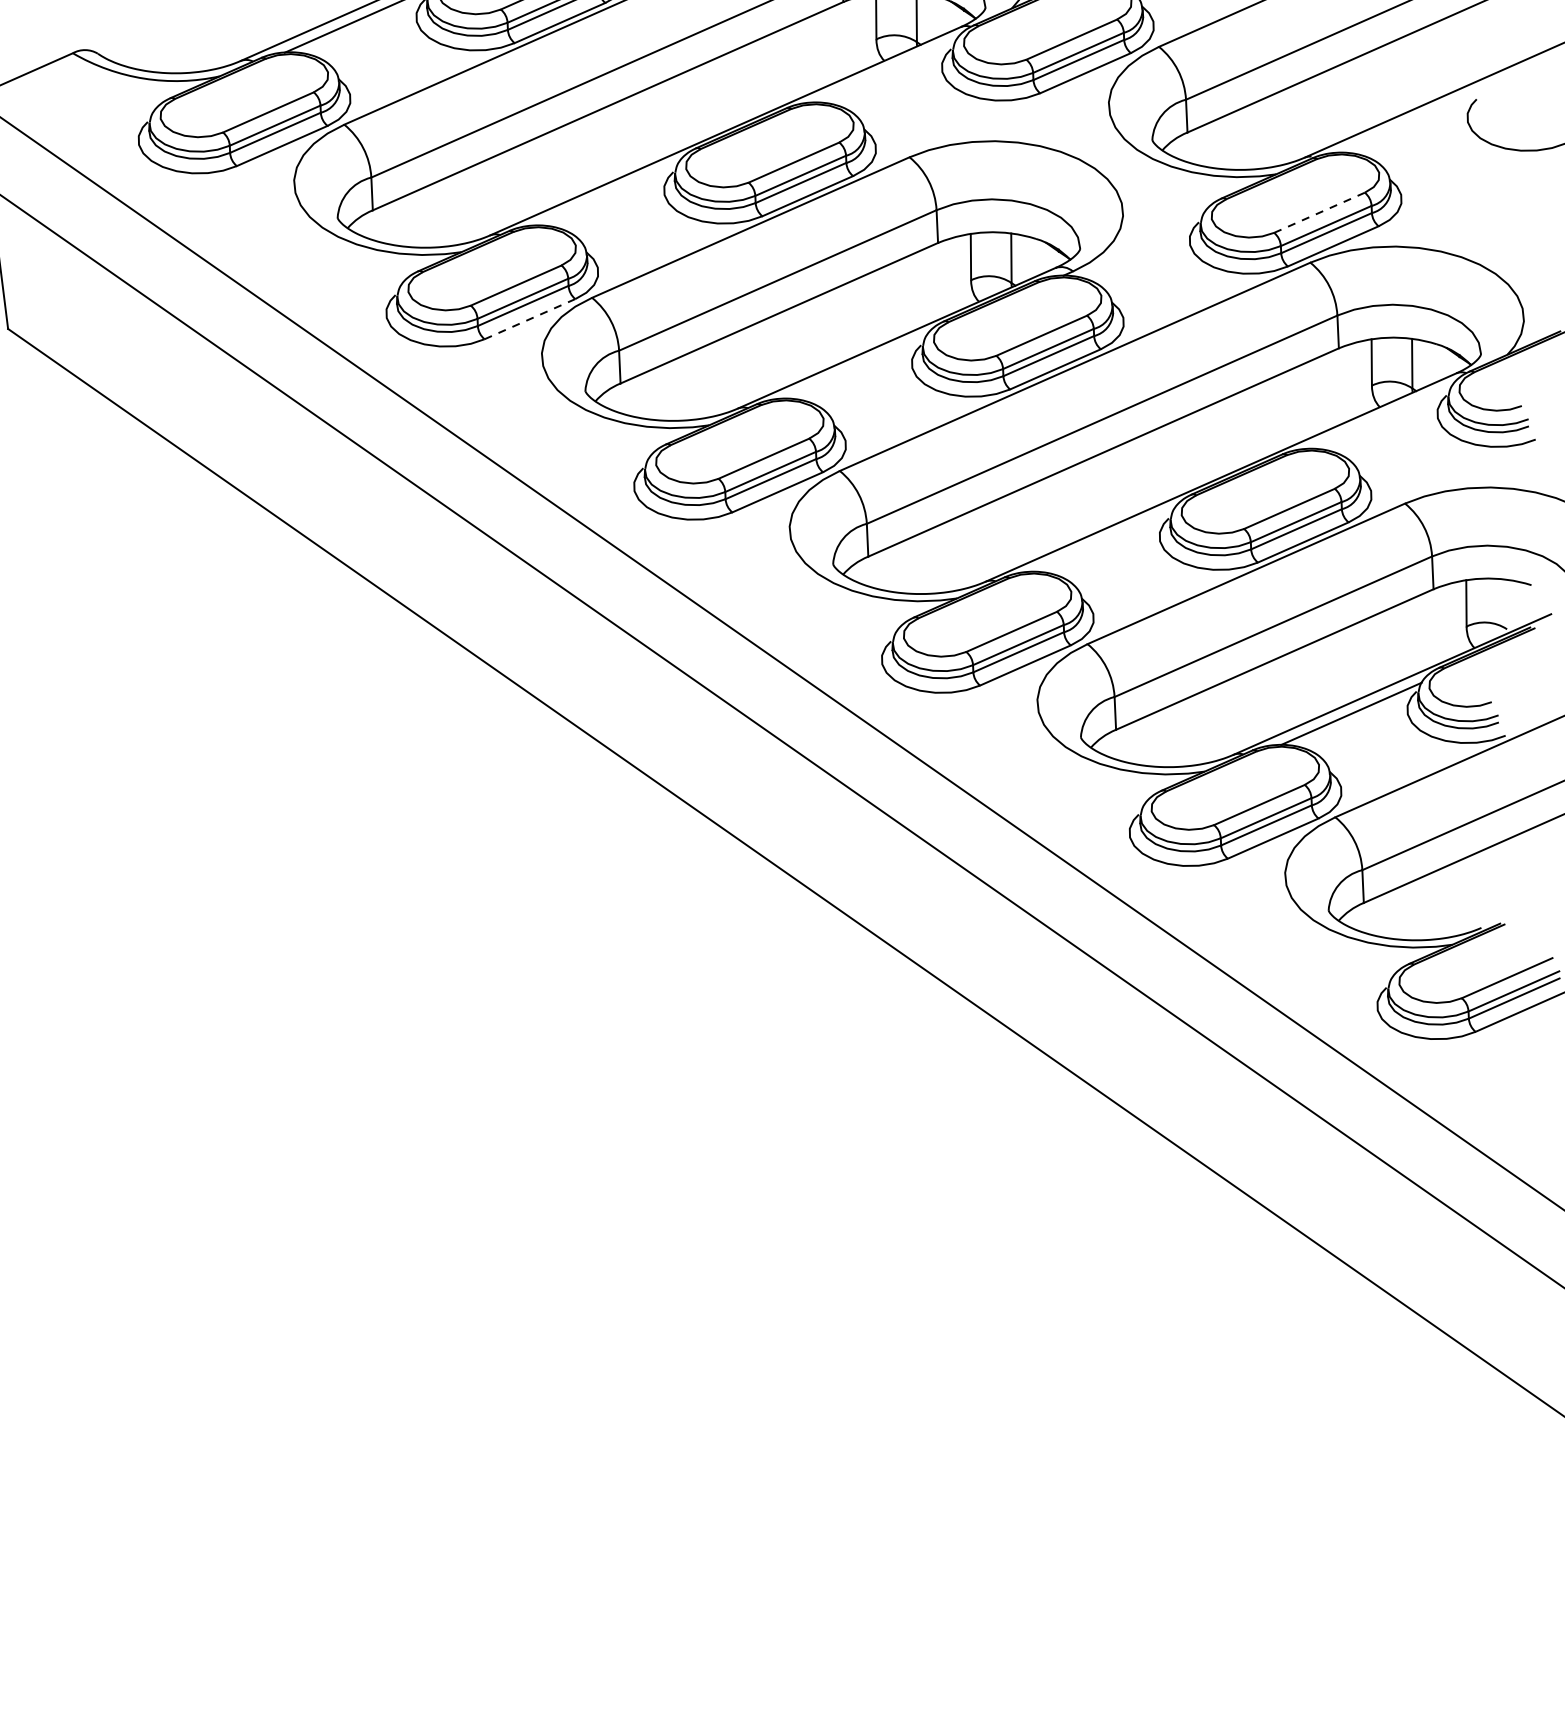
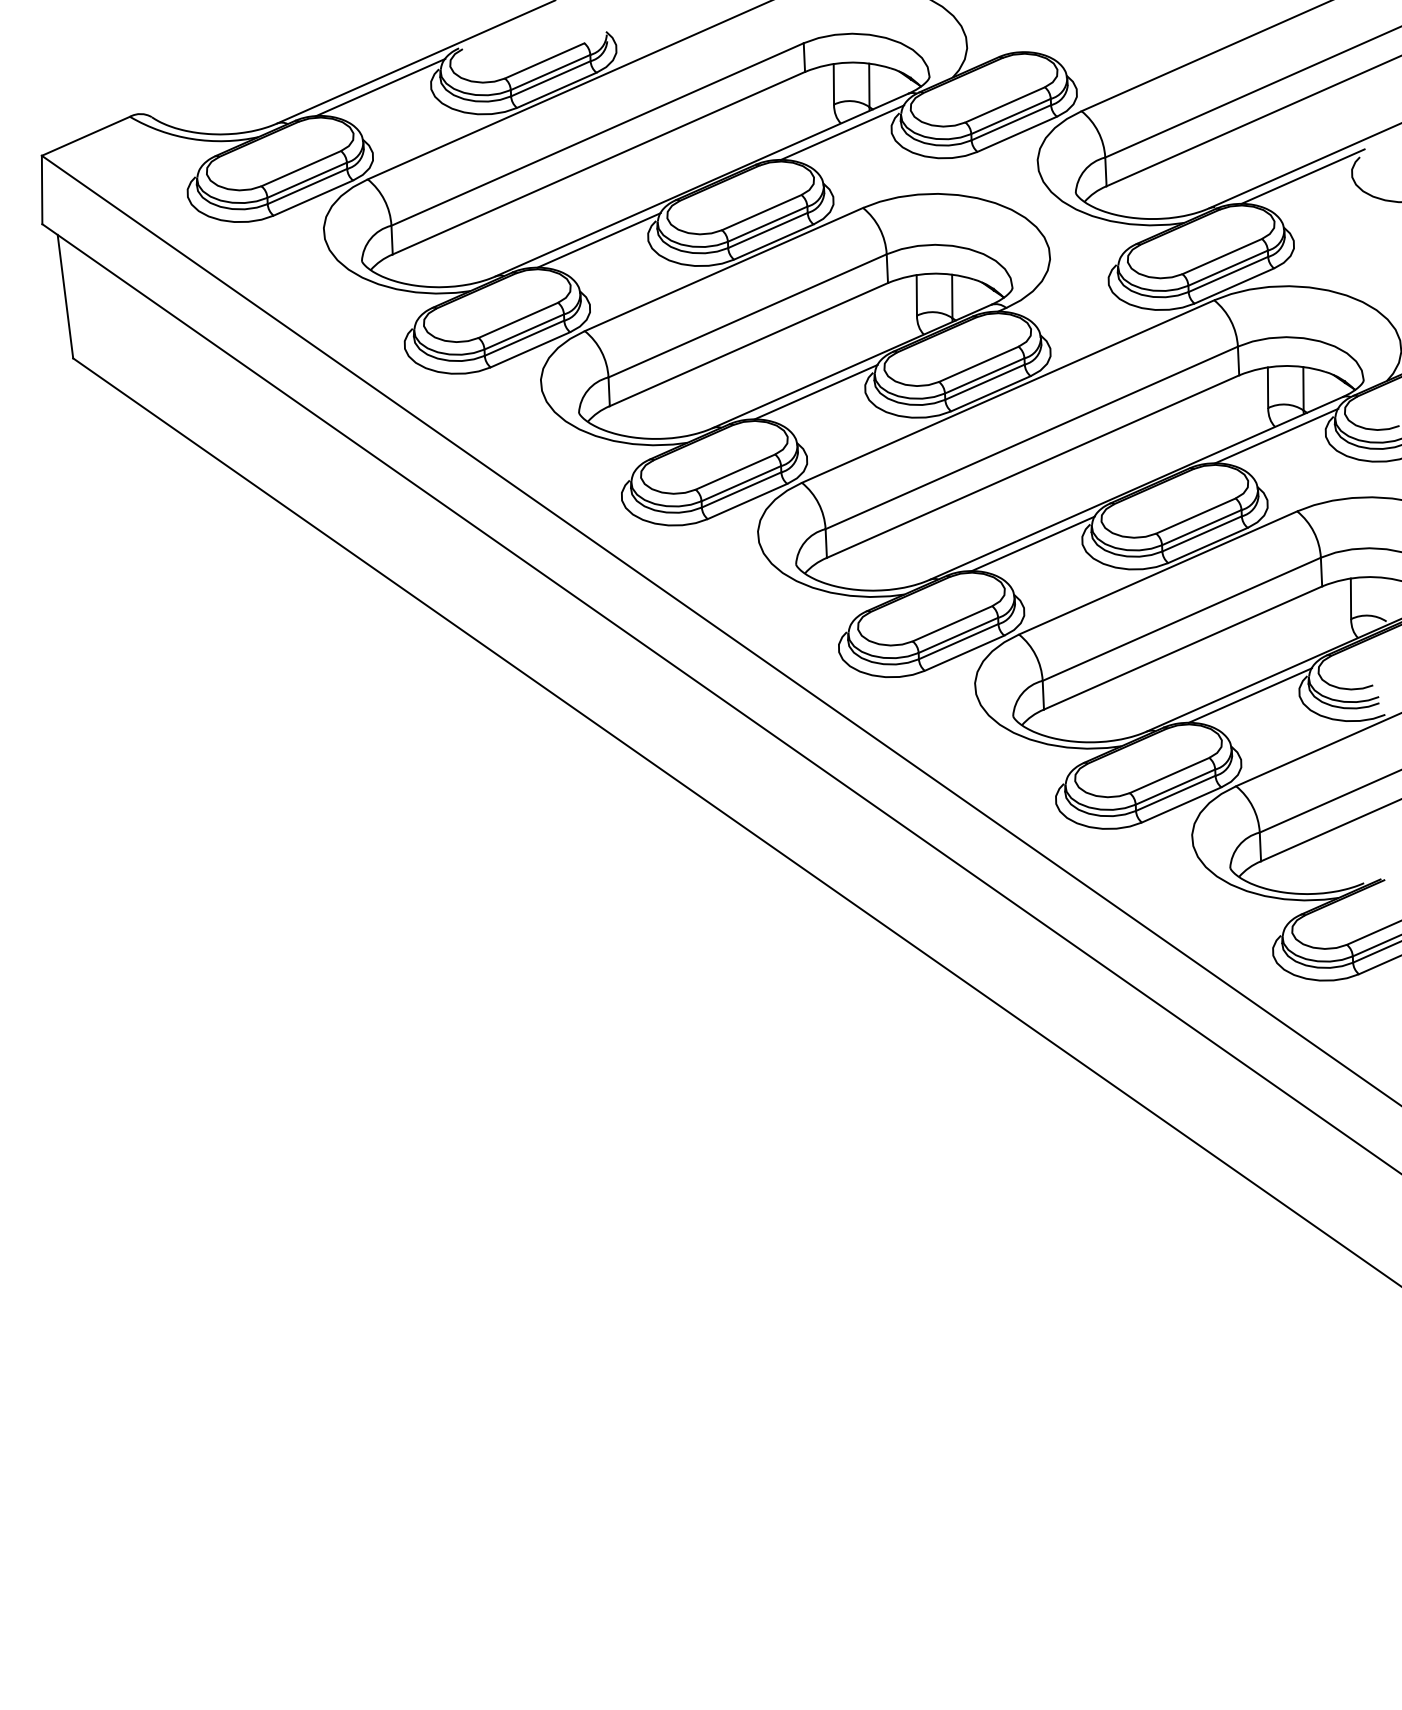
line: (886, 71) -> (842, 132), added
line: (1411, 121) -> (1302, 176), added
line: (607, 194) -> (598, 240), added
line: (1319, 212) -> (1222, 256), dashed -> solid
line: (530, 319) -> (530, 350), dashed -> solid
line: (855, 366) -> (815, 391), added
line: (1381, 416) -> (1276, 435), added
line: (1102, 540) -> (1032, 543), added

